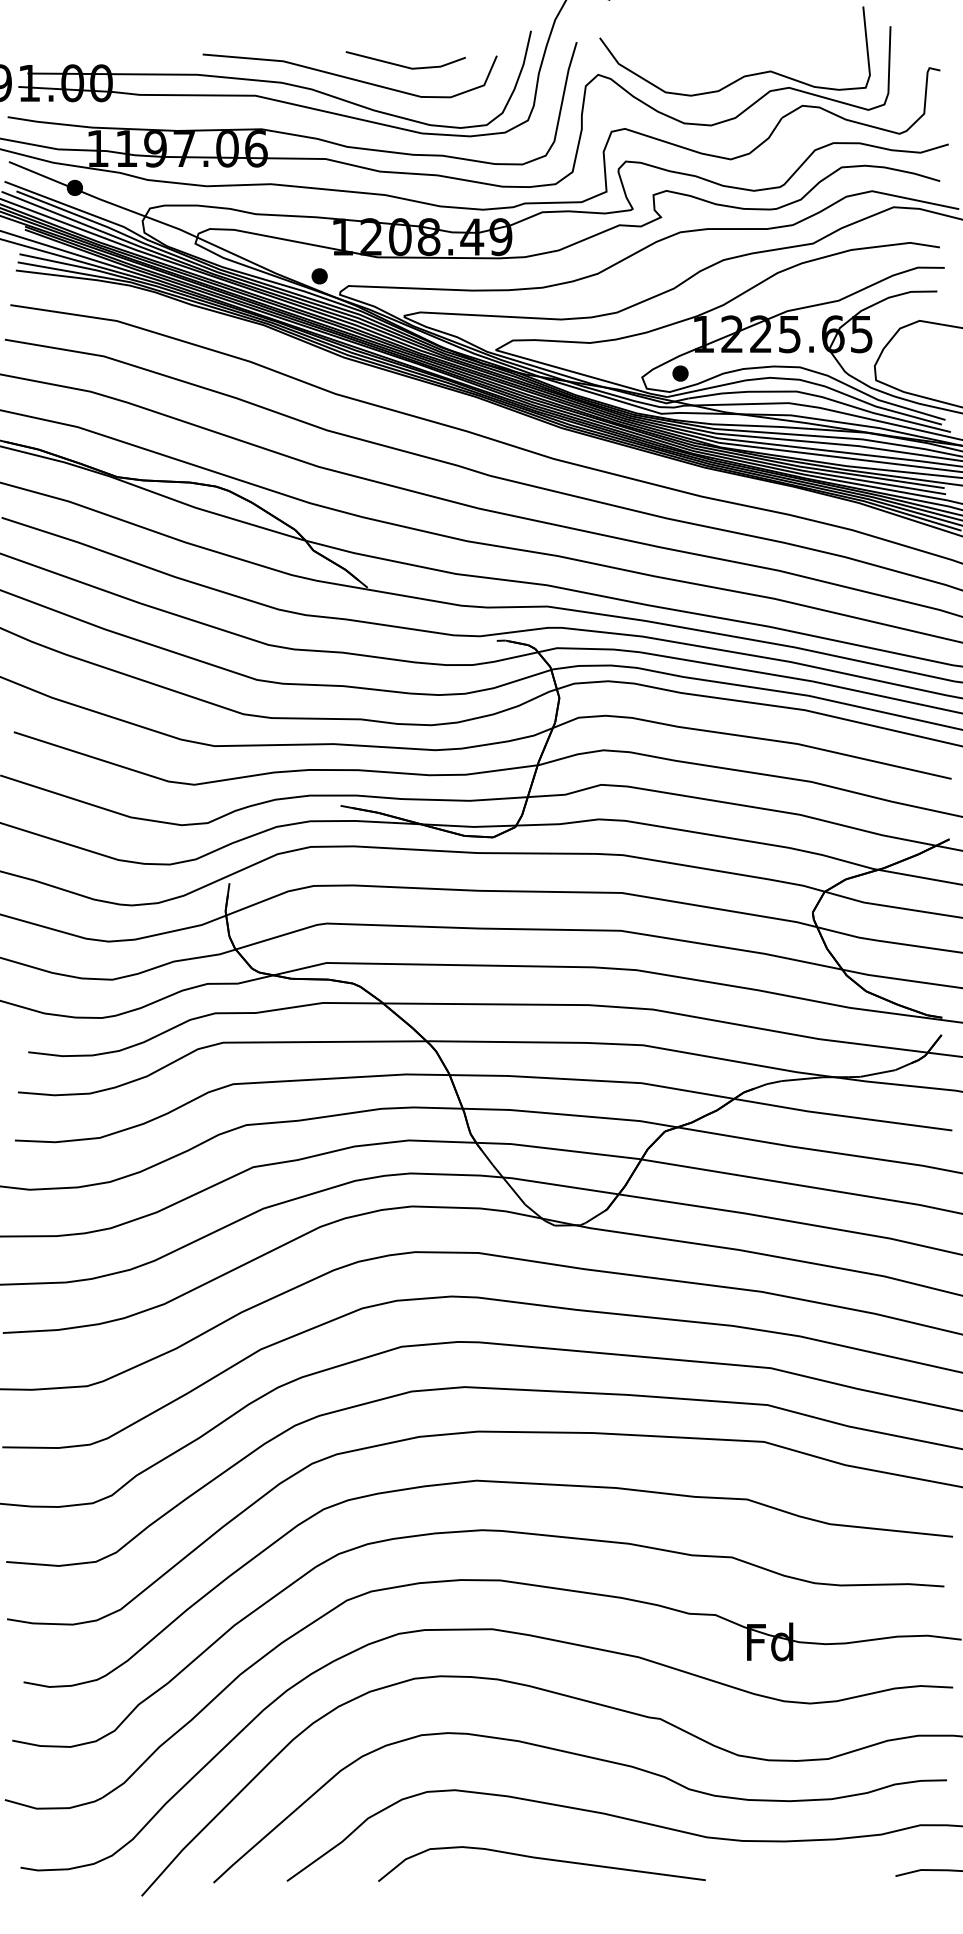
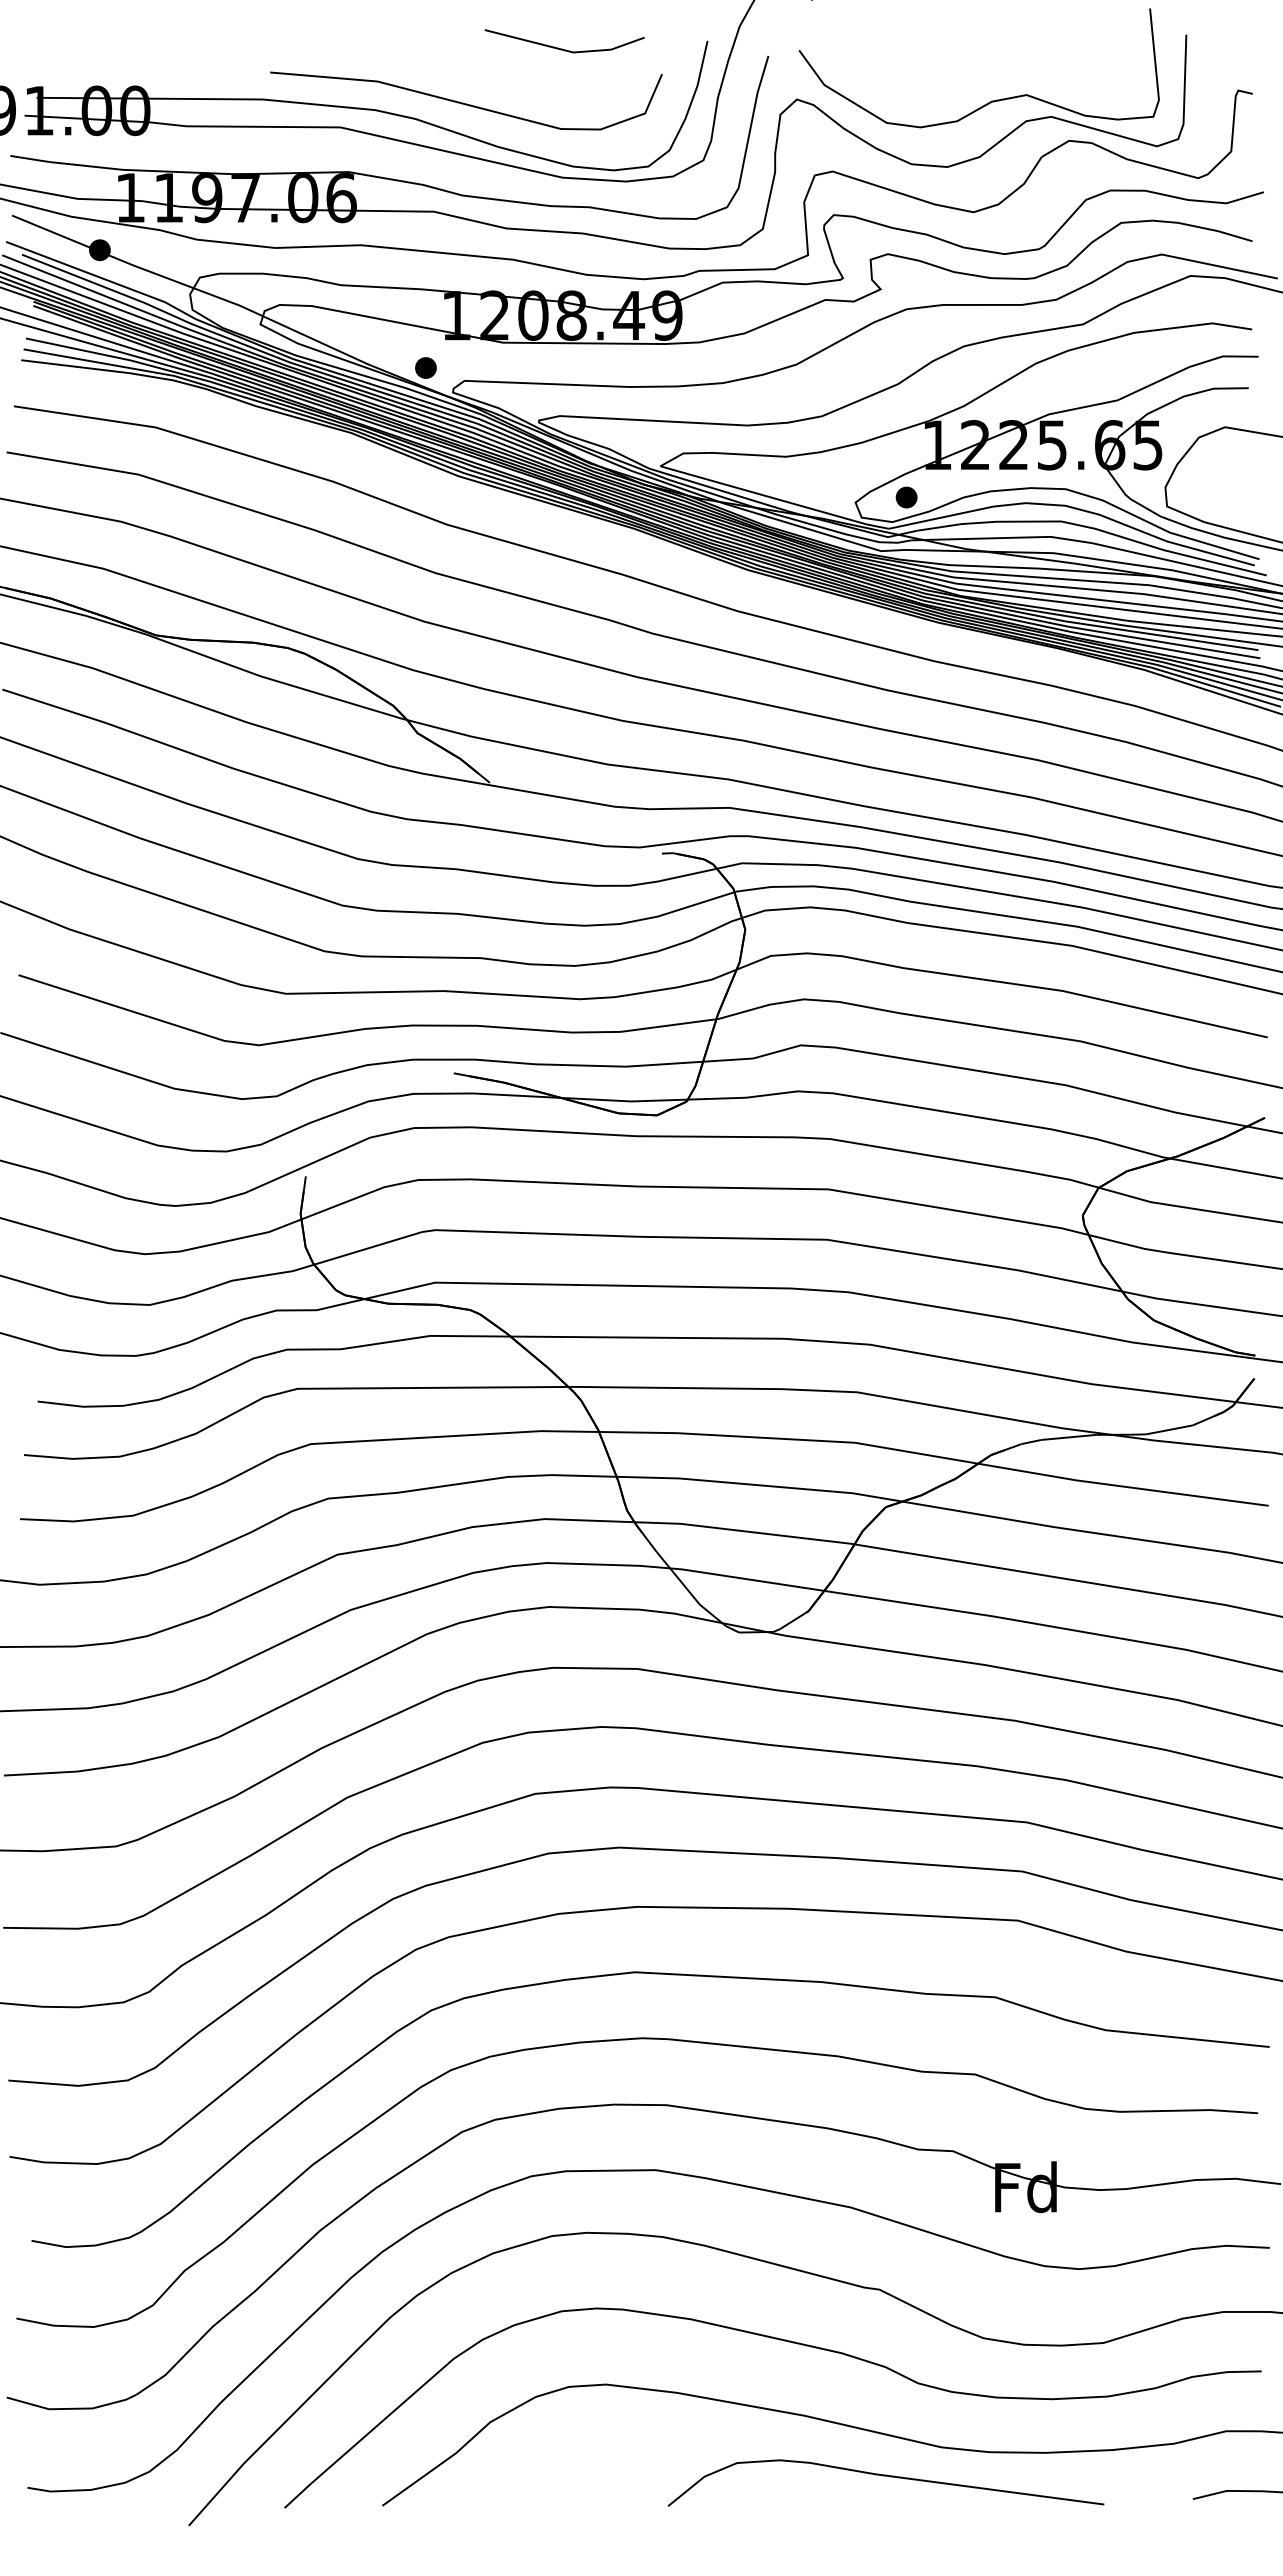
line: (404, 65) -> (562, 48), moved
curve: (541, 1859) -> (885, 2476), moved

